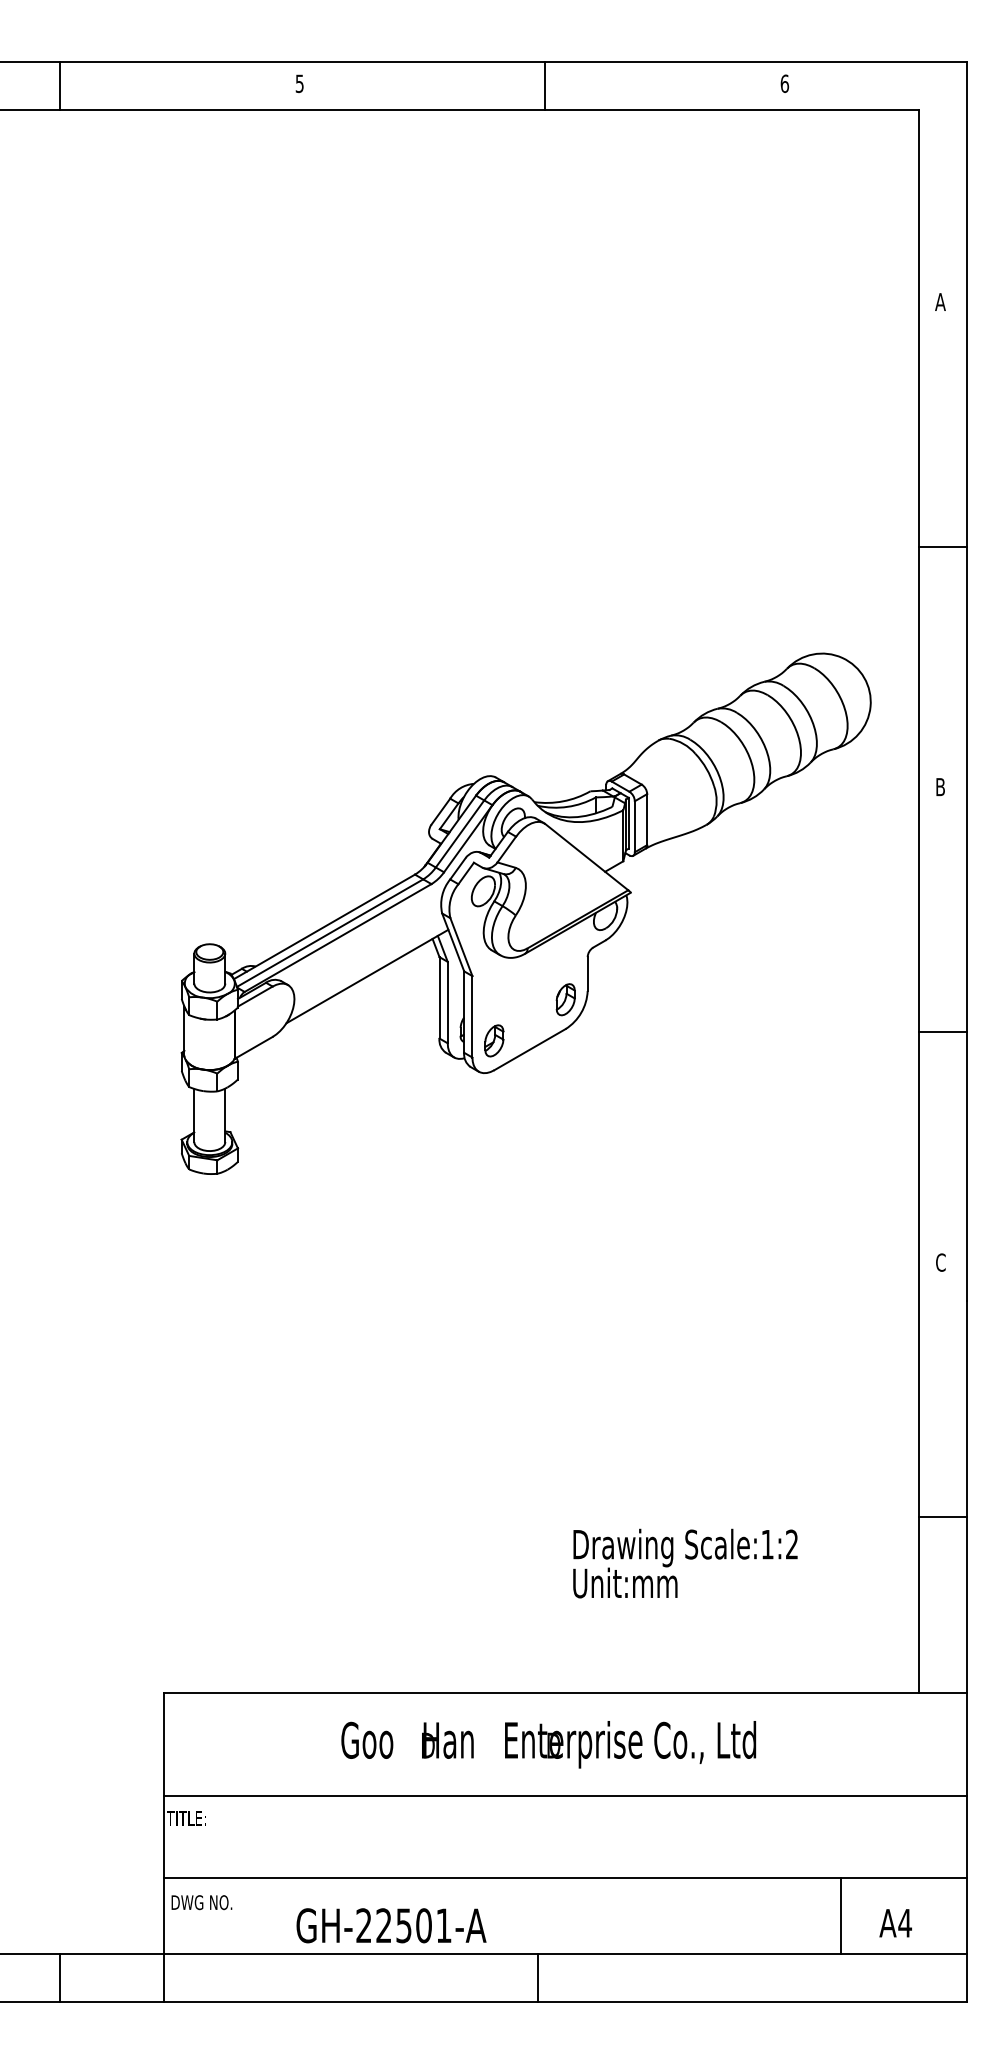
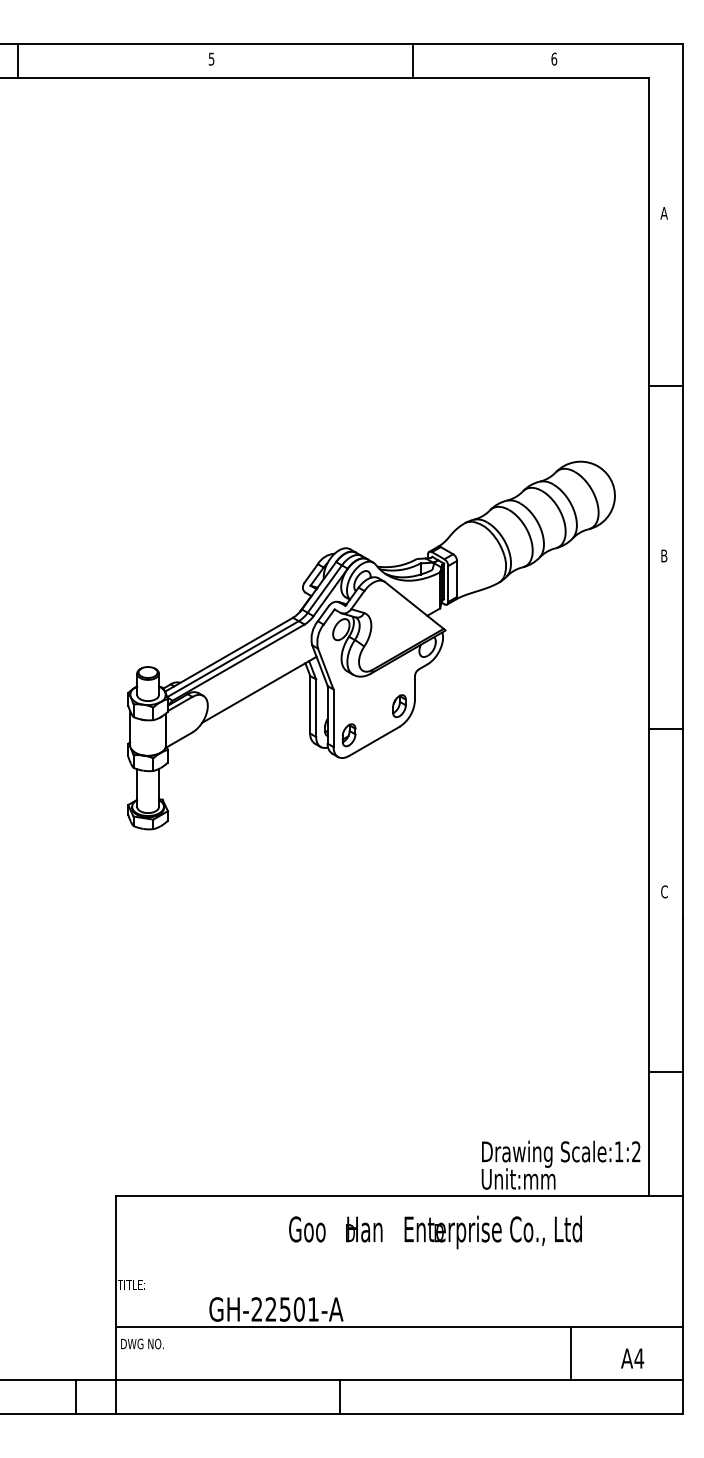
line: (60, 85) -> (18, 60), moved
line: (545, 85) -> (412, 60), moved
text: (685, 1563) -> (561, 1165), moved
text: (548, 1744) -> (435, 1232), moved
line: (565, 1795) -> (399, 1268), removed
line: (841, 1915) -> (571, 1353), moved
text: (391, 1925) -> (276, 1309), moved
line: (60, 1977) -> (75, 1396), moved
line: (538, 1977) -> (339, 1396), moved

